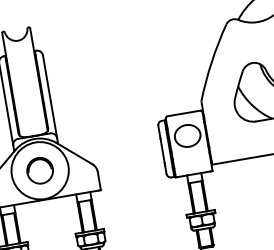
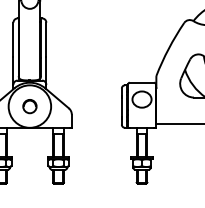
circle: (39, 170) -> (29, 106), size x0.7

